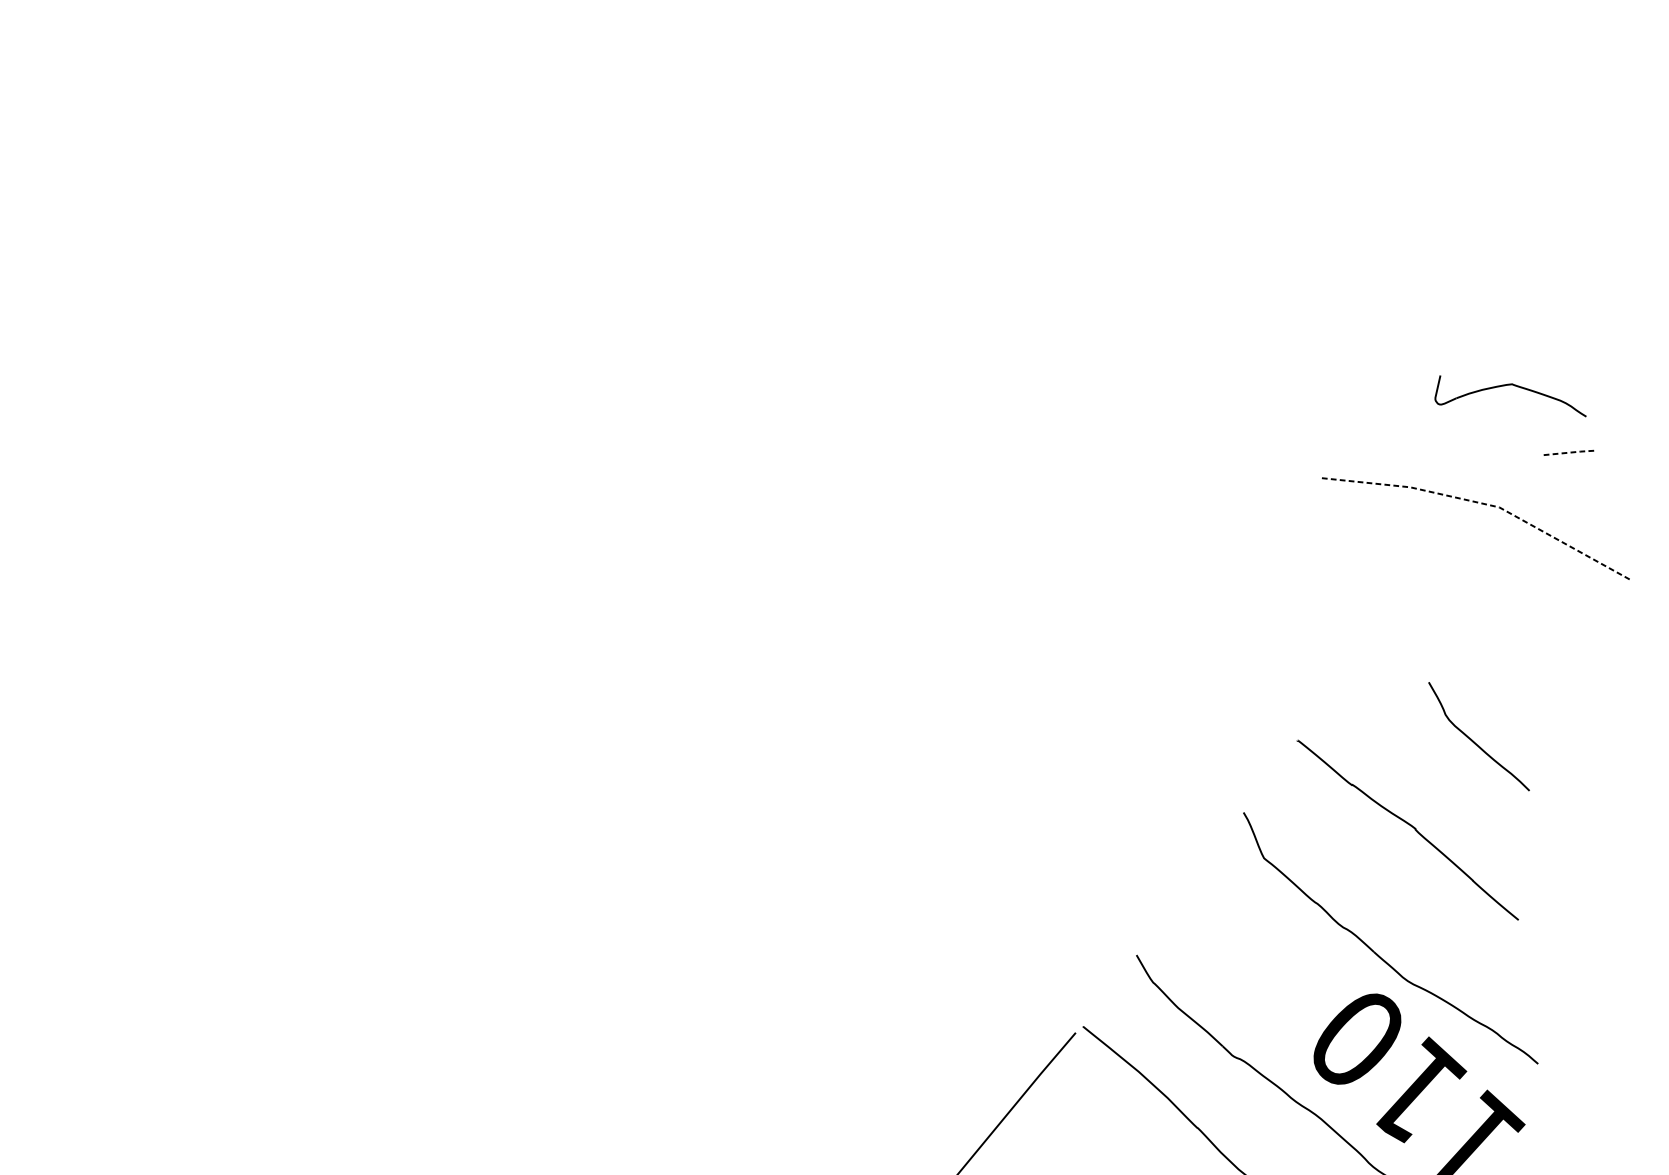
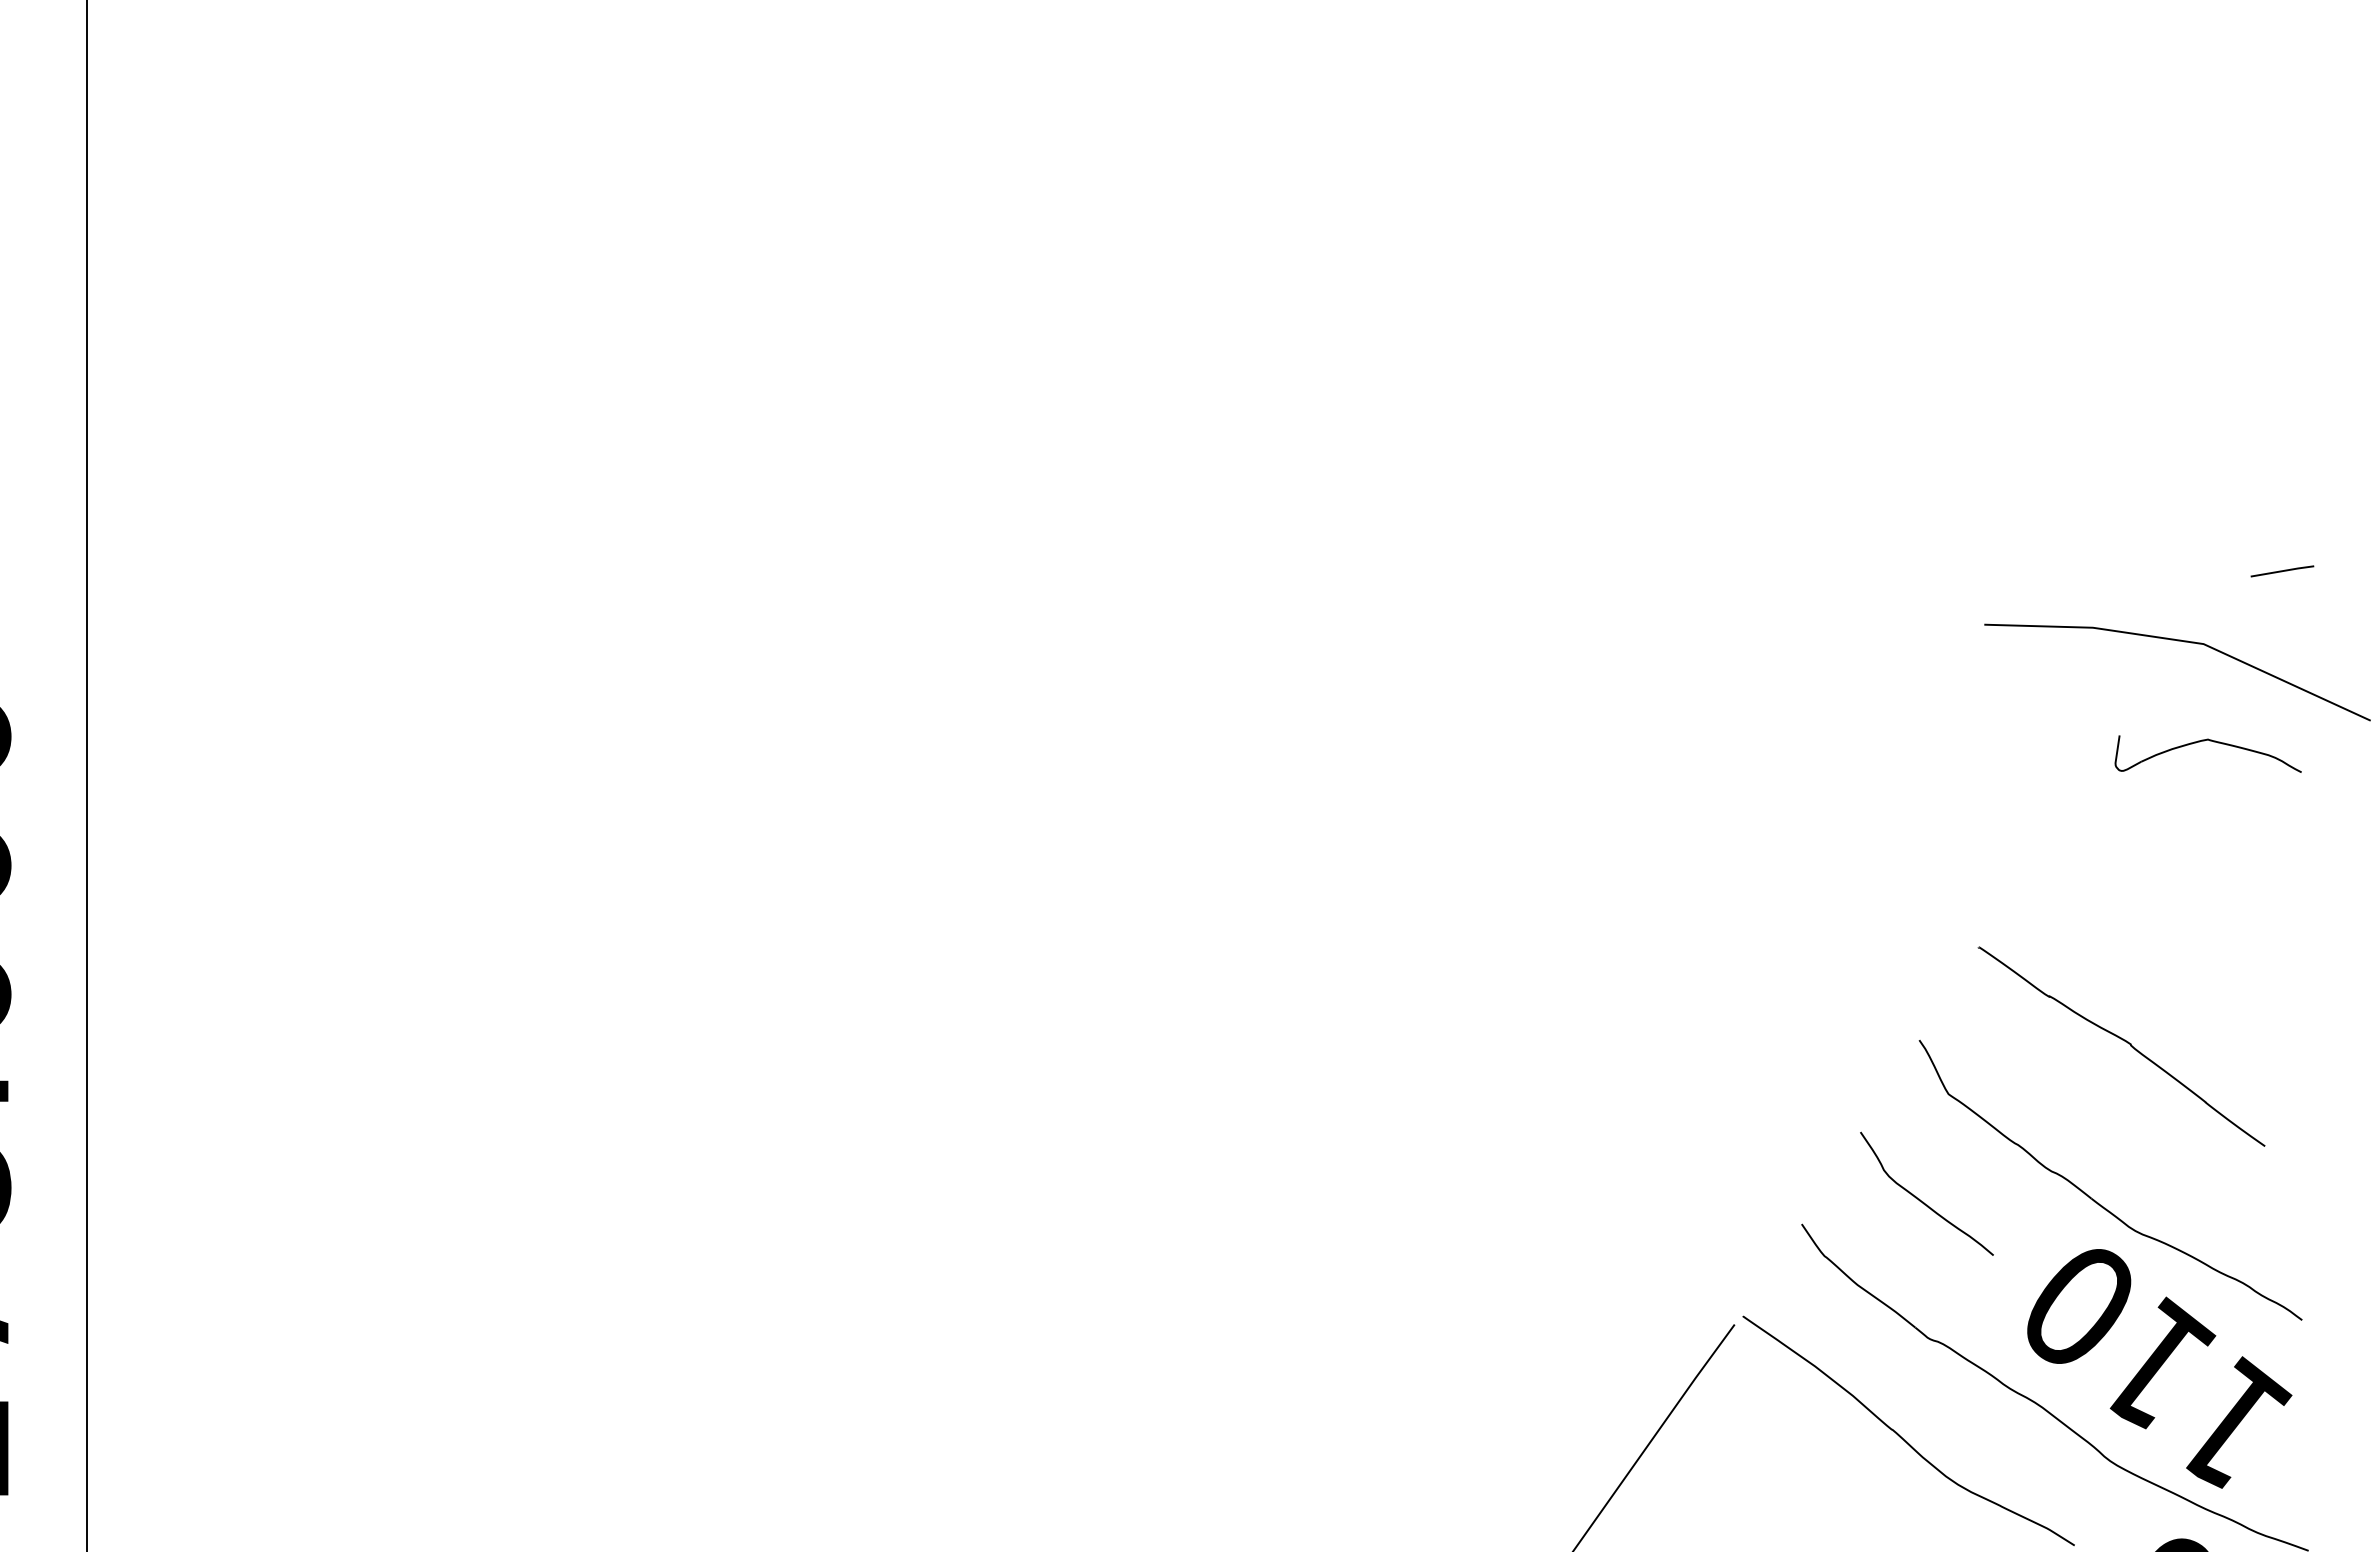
part: (1509, 385) -> (2204, 741), moved
line: (1568, 453) -> (2282, 571), dashed -> solid
line: (1484, 504) -> (2185, 641), dashed -> solid
curve: (1473, 740) -> (1920, 1199), moved

